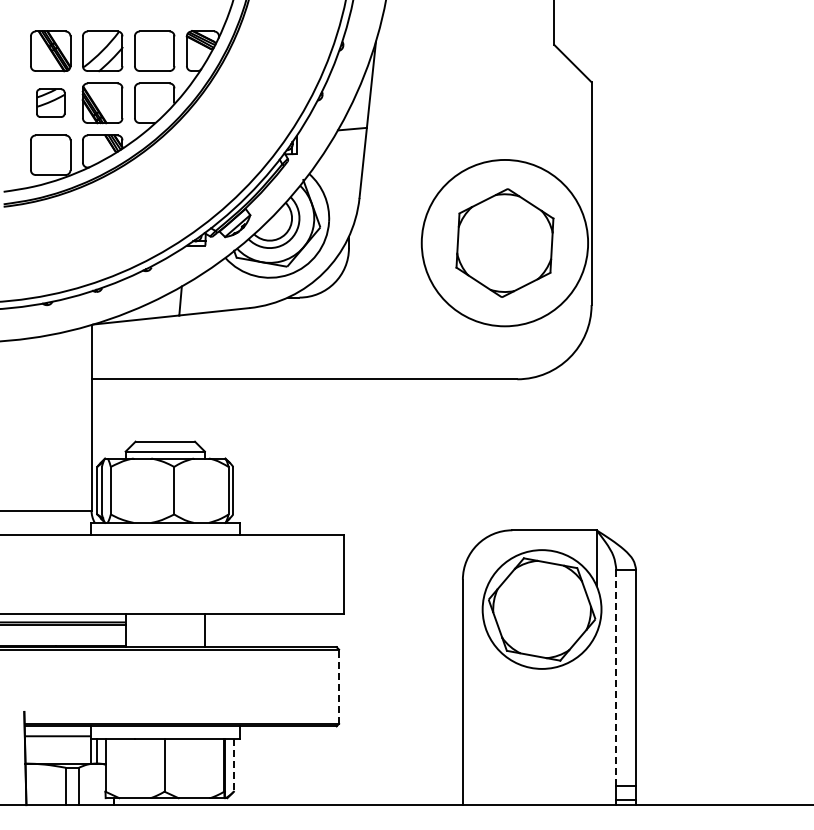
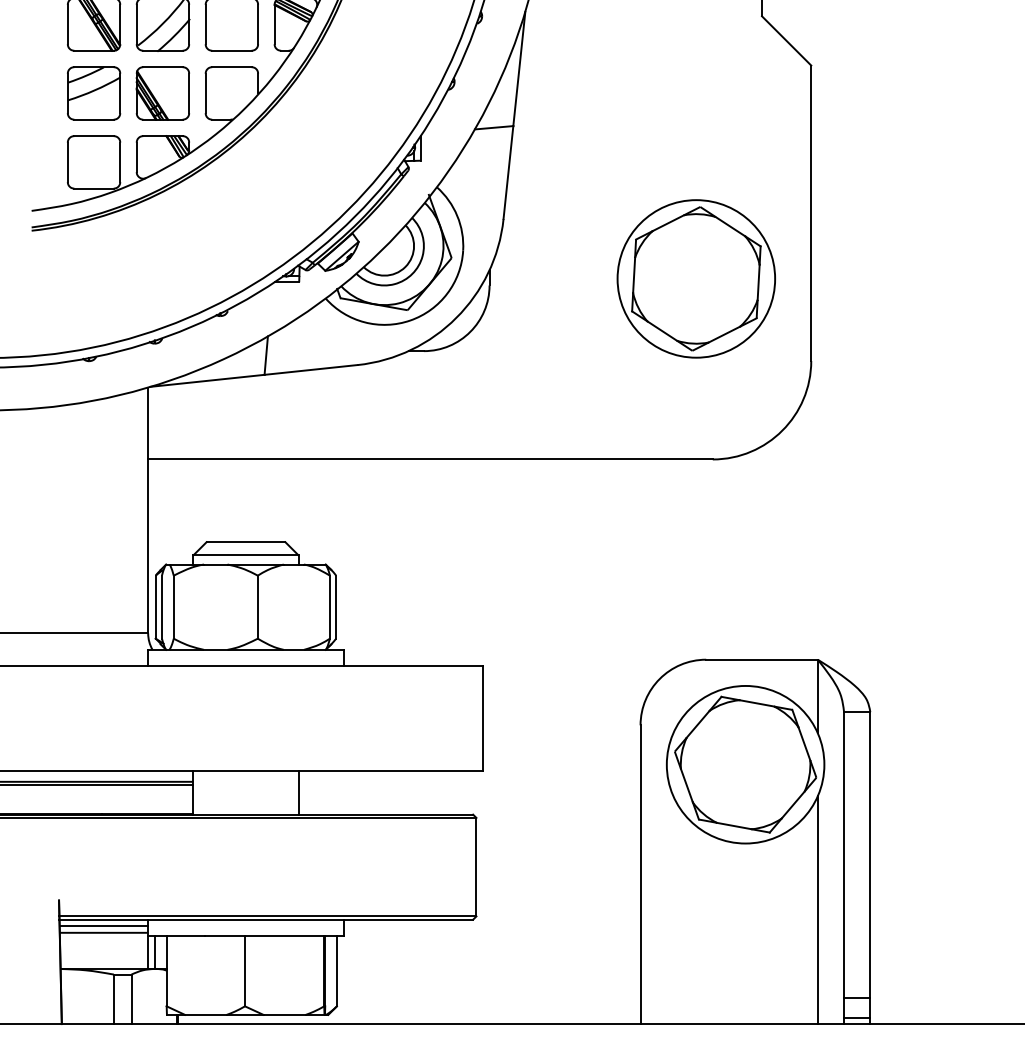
part: (50, 102) -> (93, 92), size x1.43
circle: (504, 242) -> (695, 278), size x0.71
line: (616, 677) -> (844, 854), dashed -> solid
line: (339, 686) -> (476, 866), dashed -> solid
line: (596, 719) -> (817, 910), added
line: (57, 731) -> (103, 926), added
line: (233, 765) -> (336, 971), dashed -> solid

